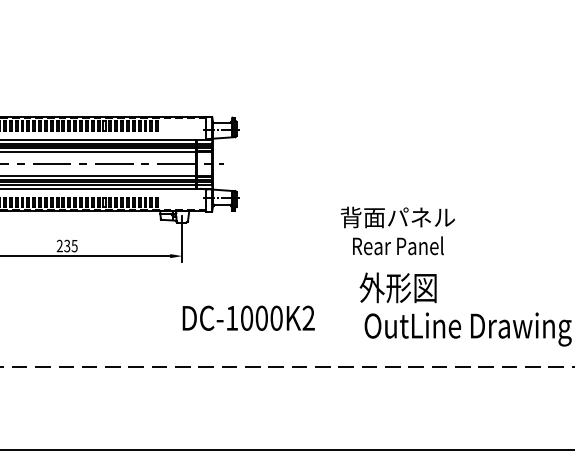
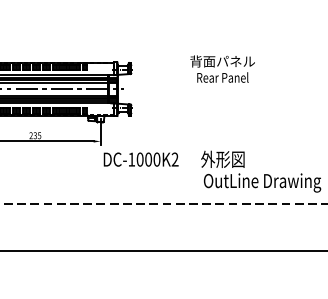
text: (397, 229) -> (222, 68), moved
text: (247, 318) -> (140, 159), moved

